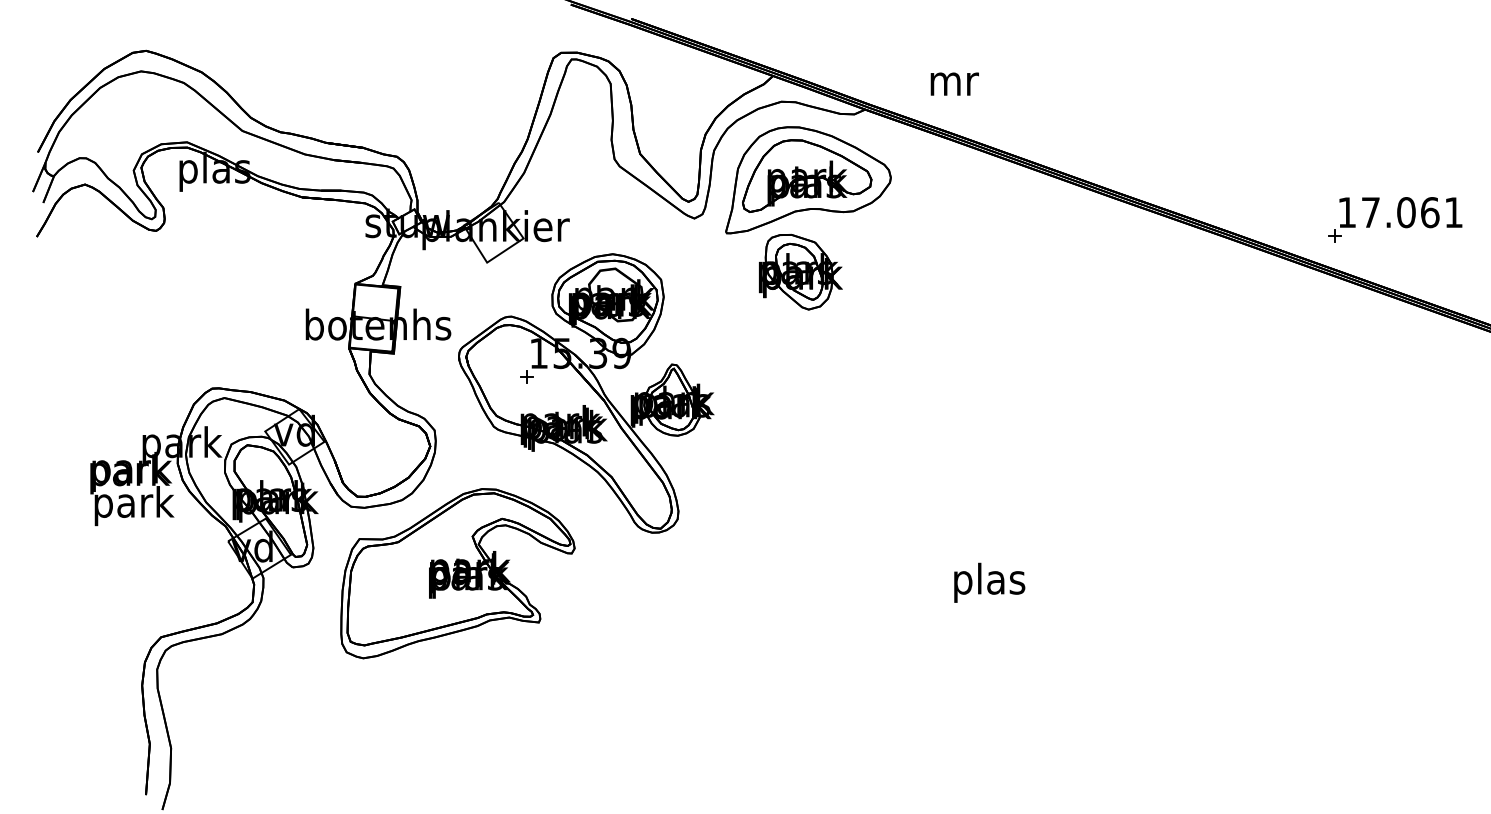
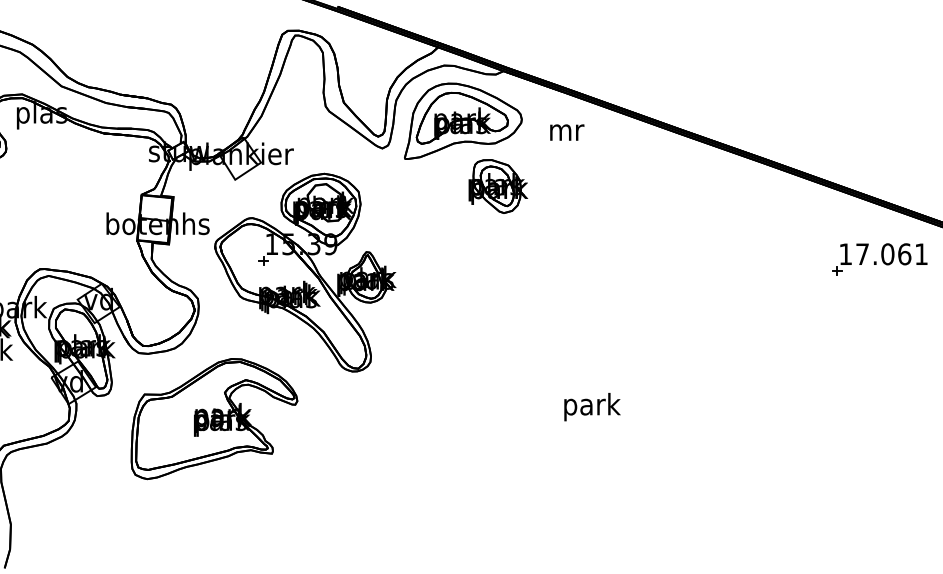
text: (954, 83) -> (567, 132), moved
part: (1395, 219) -> (880, 259), moved
part: (800, 271) -> (498, 186), moved
part: (457, 573) -> (214, 418), moved
text: (990, 582) -> (592, 406), plas -> park

